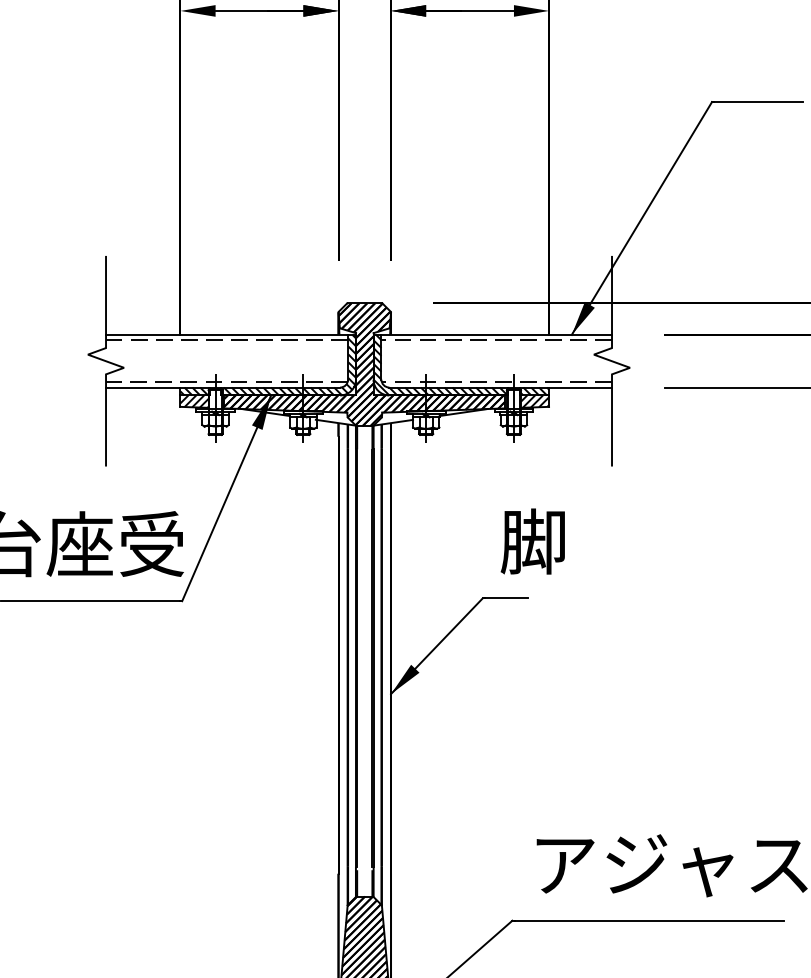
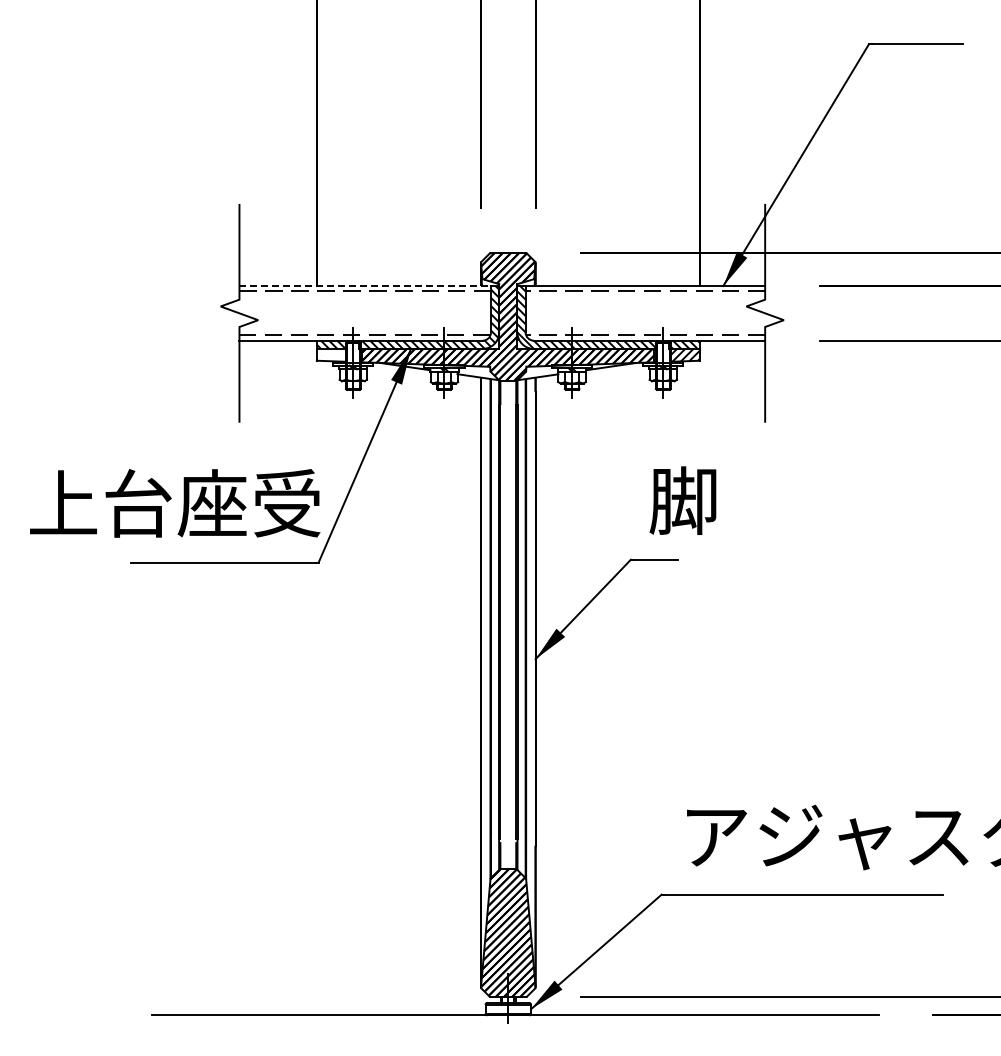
line: (227, 334) -> (365, 285), solid -> dashed
hatch: (194, 400) -> (331, 354), removed

